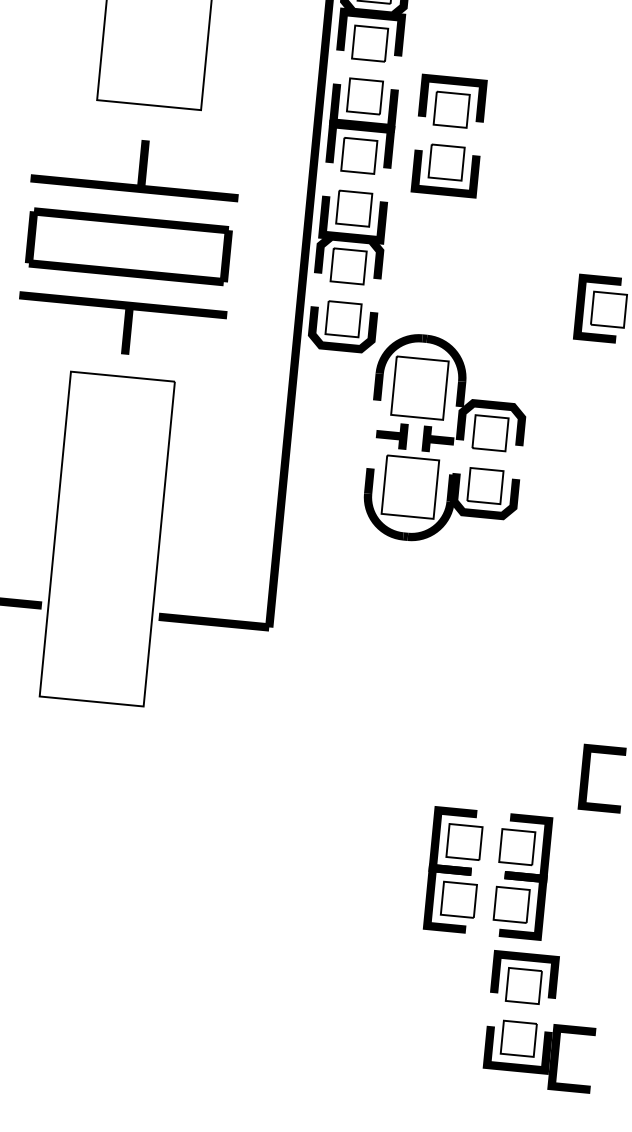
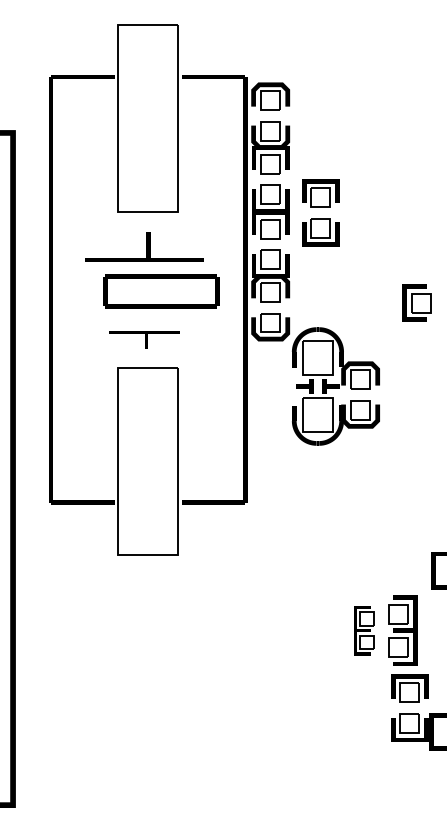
part: (129, 246) -> (161, 291), moved
part: (121, 326) -> (144, 339), size x0.6
part: (453, 869) -> (363, 630), size x0.7

